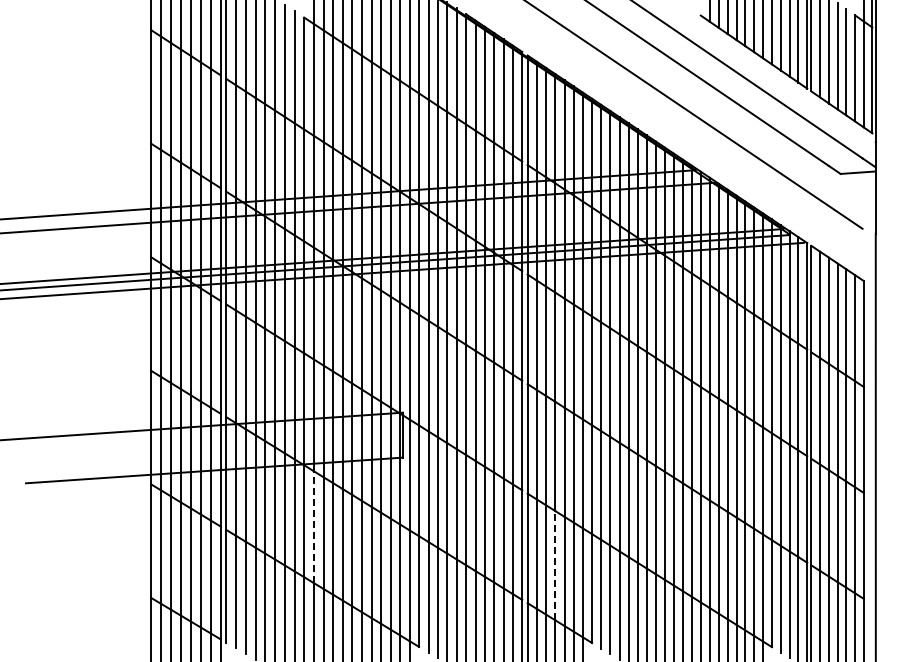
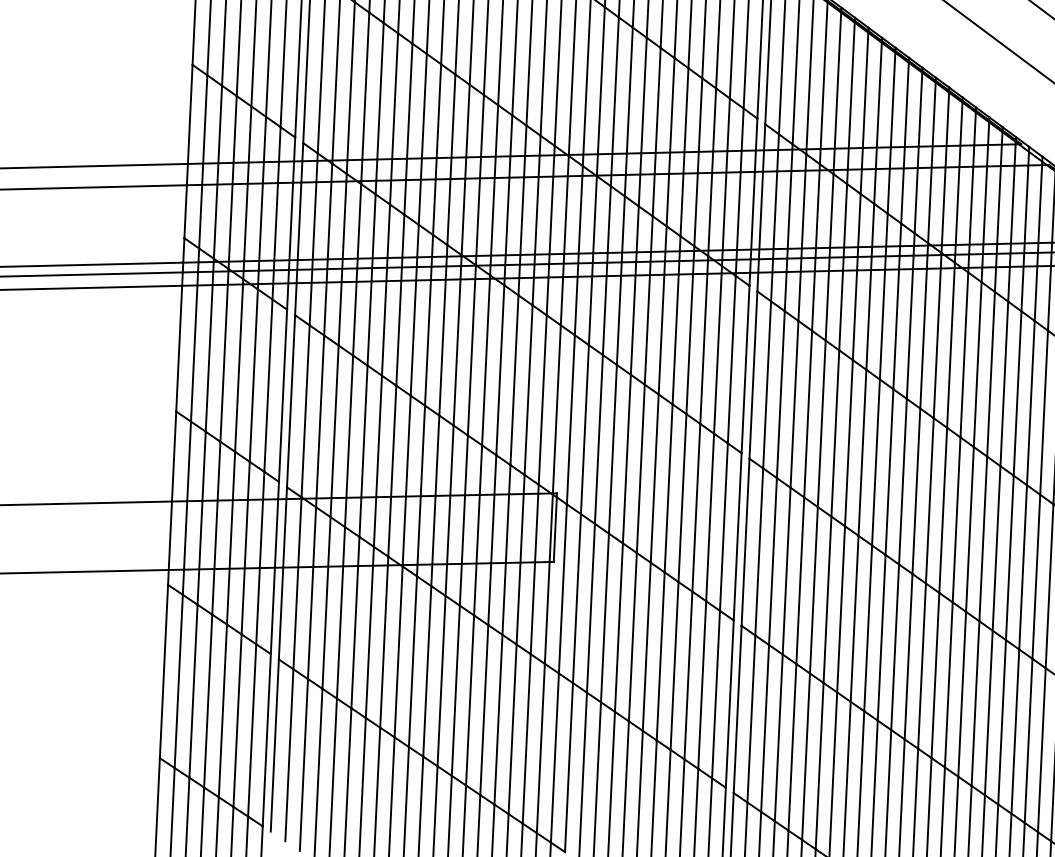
line: (313, 527) -> (412, 662), dashed -> solid
line: (555, 565) -> (779, 737), dashed -> solid

